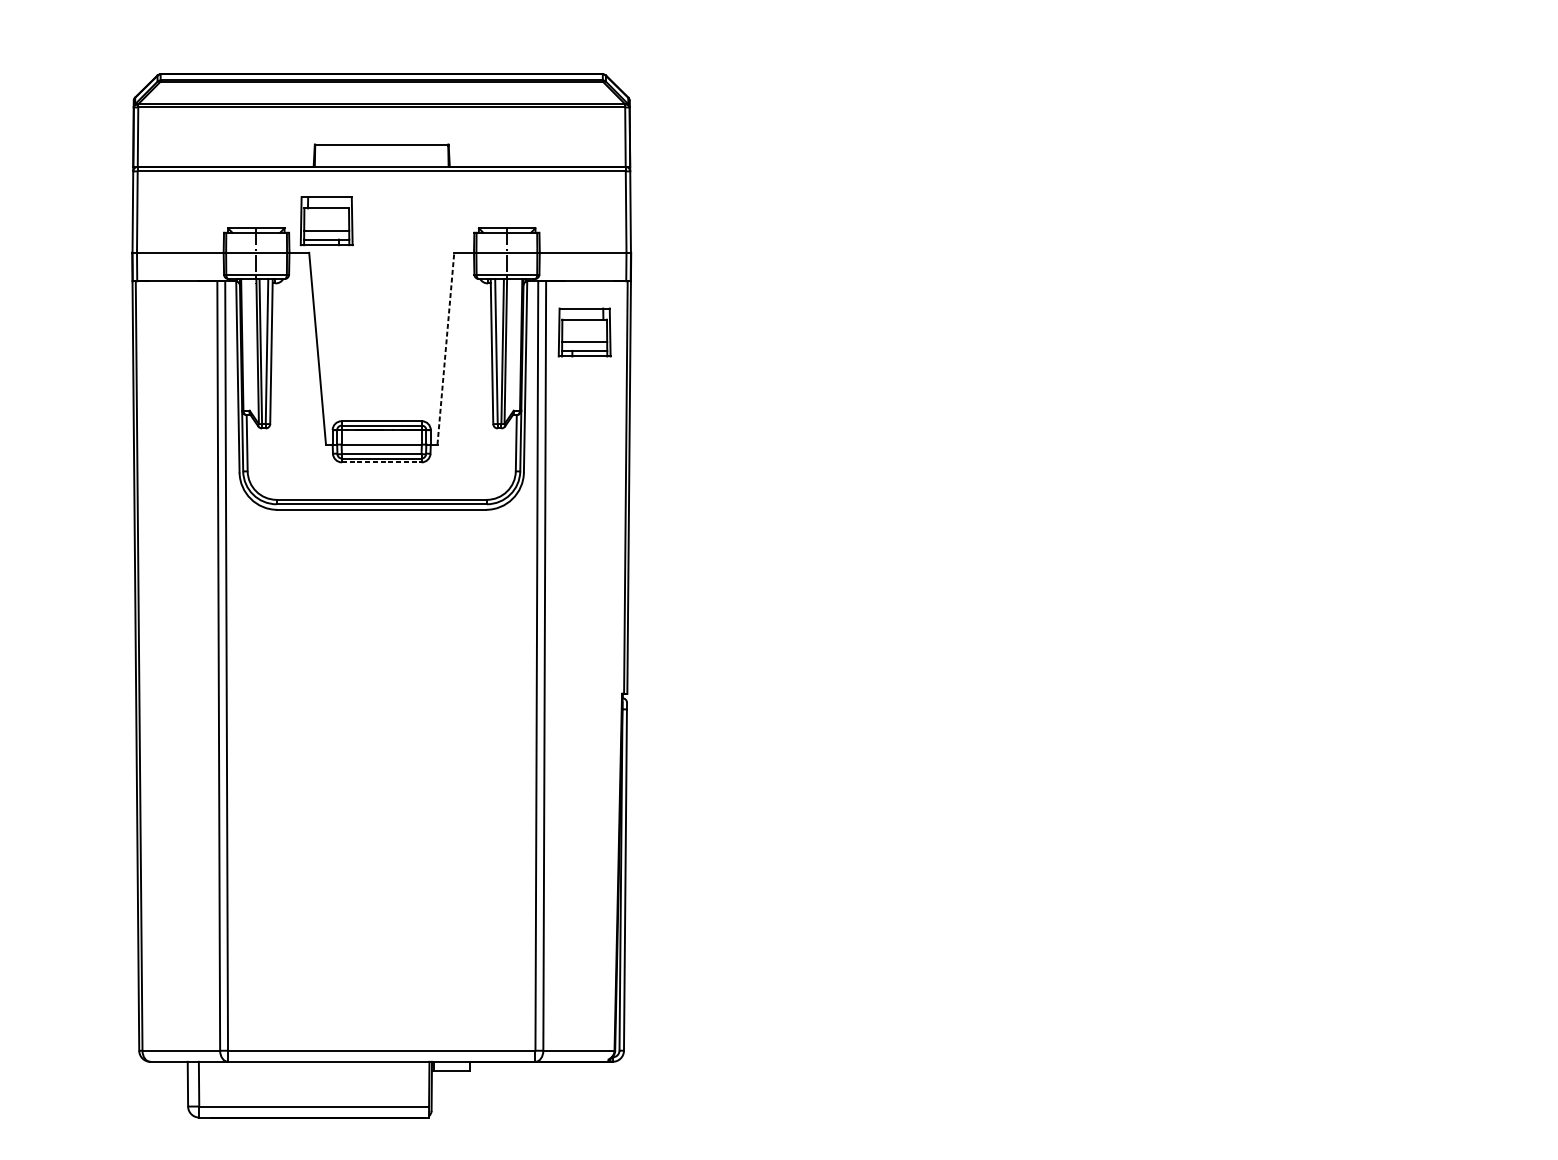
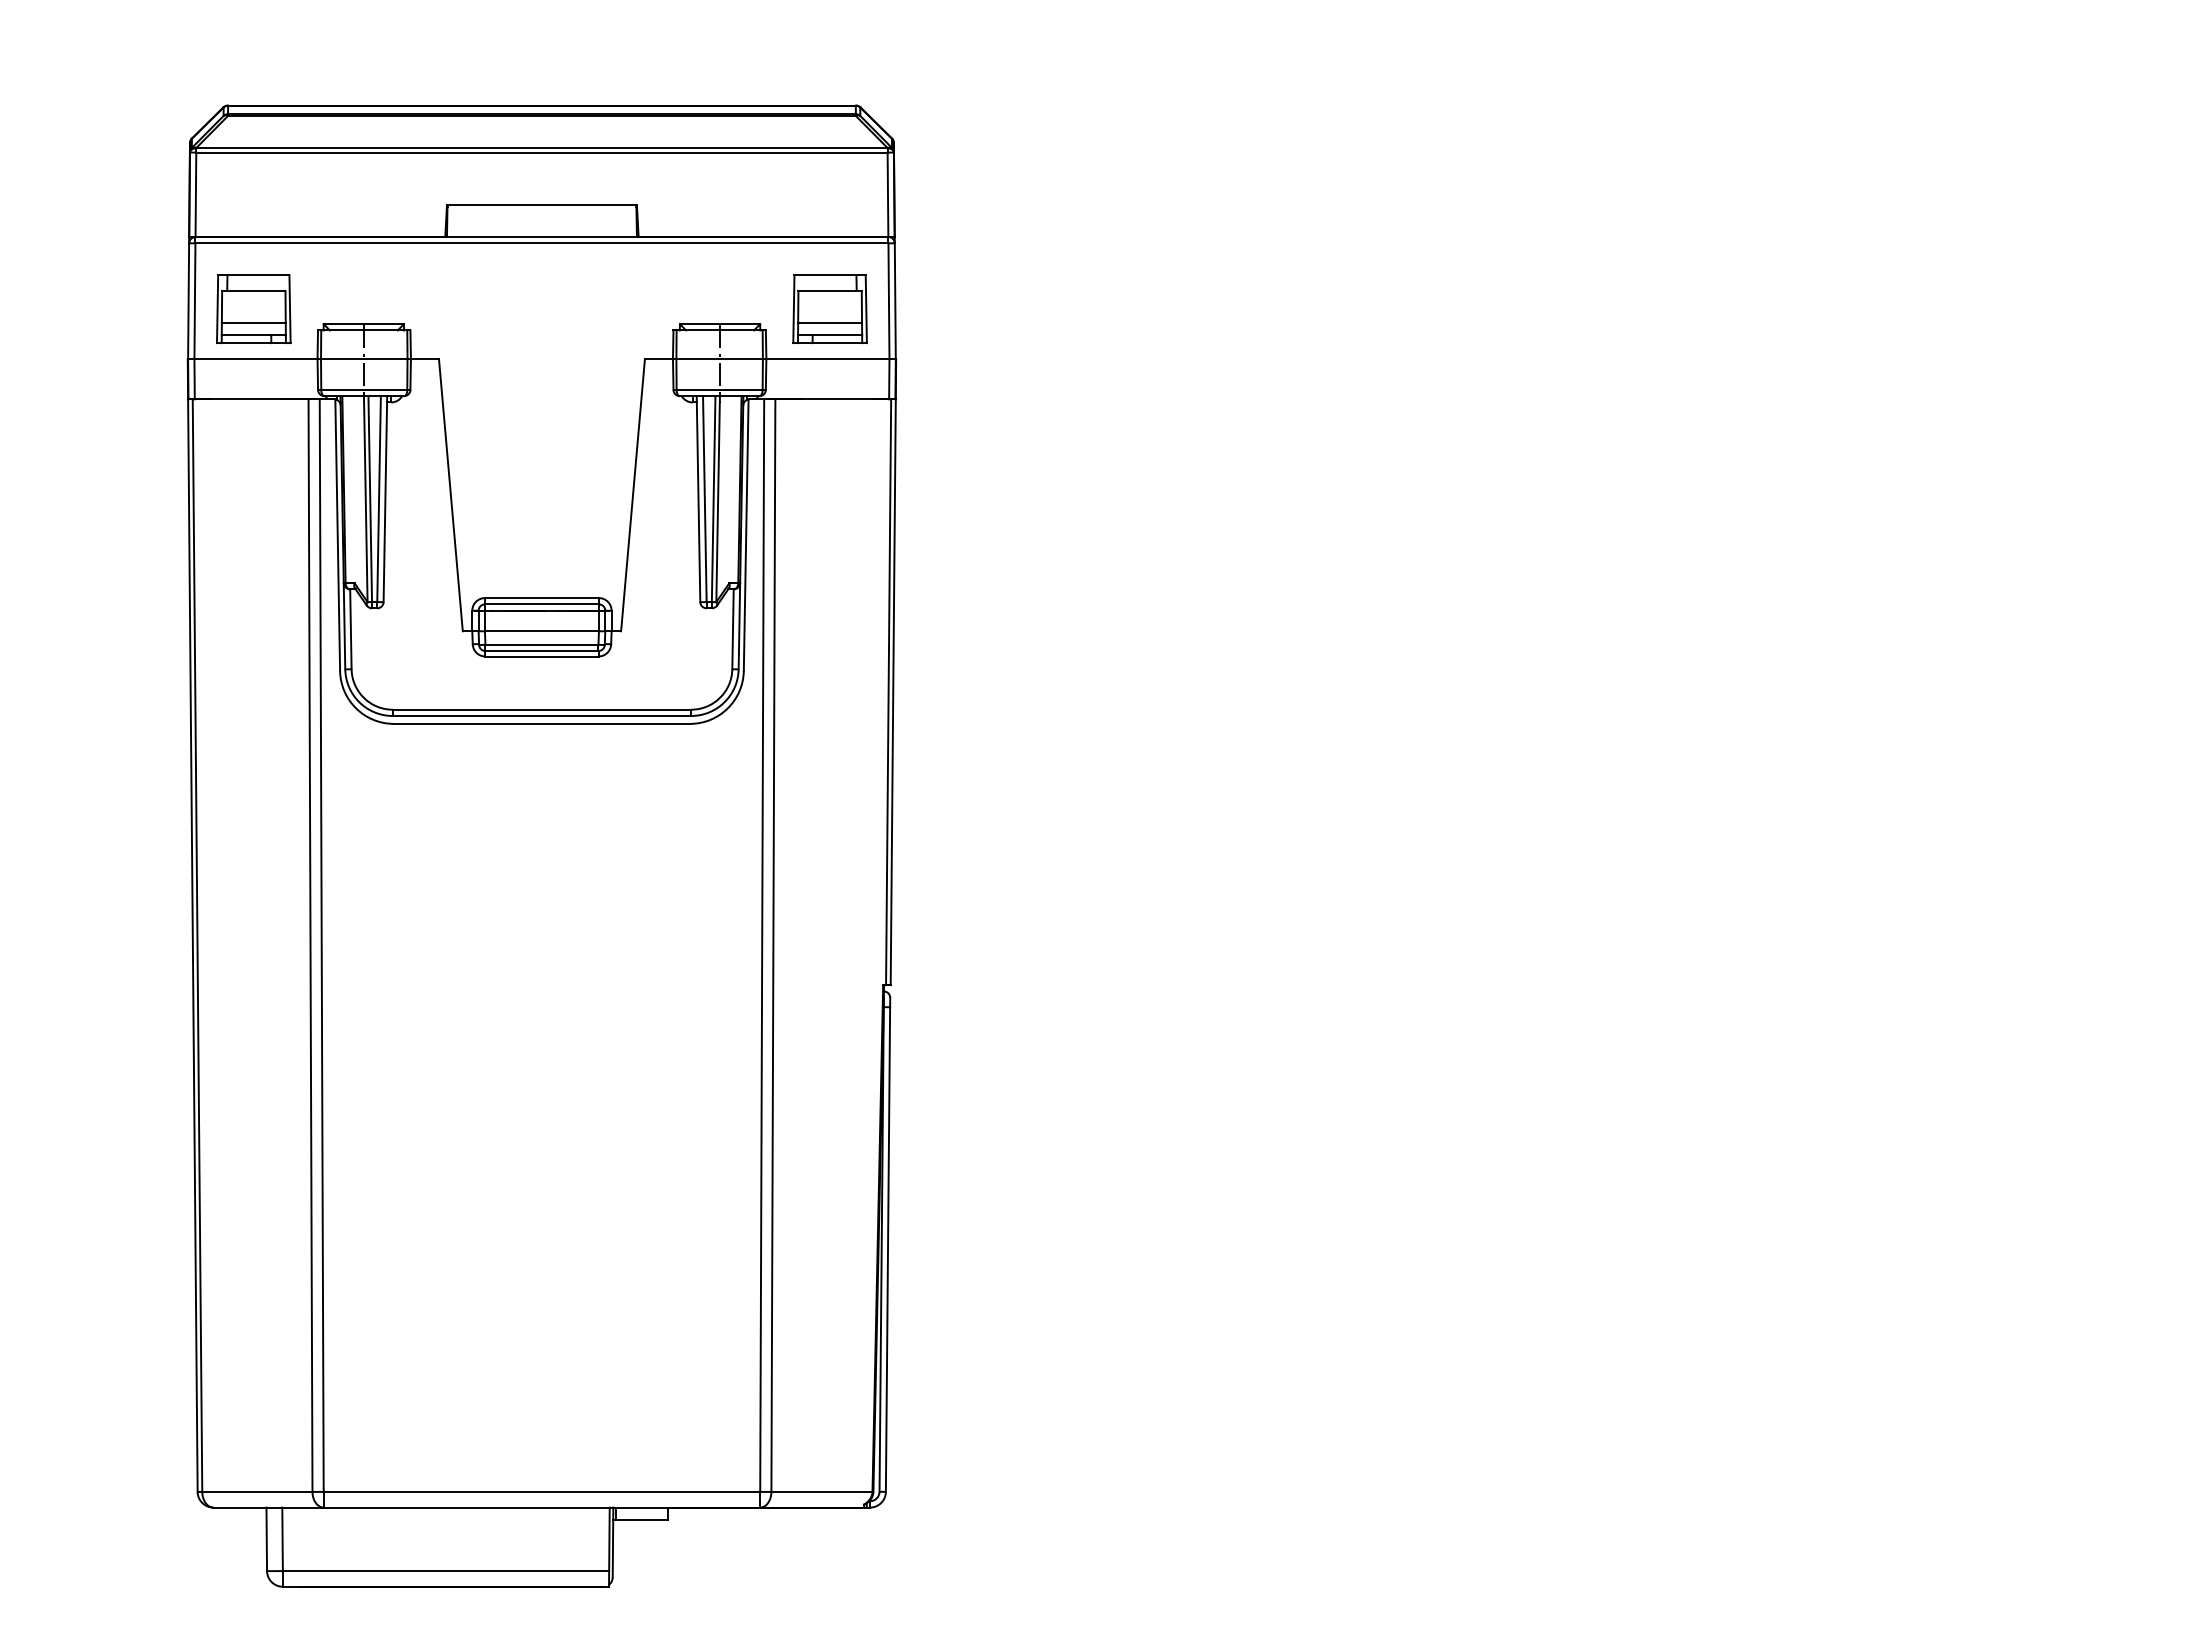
part: (326, 220) -> (253, 308), moved
part: (584, 332) -> (829, 308), moved
line: (446, 348) -> (633, 495), dashed -> solid
line: (381, 462) -> (541, 656), dashed -> solid

